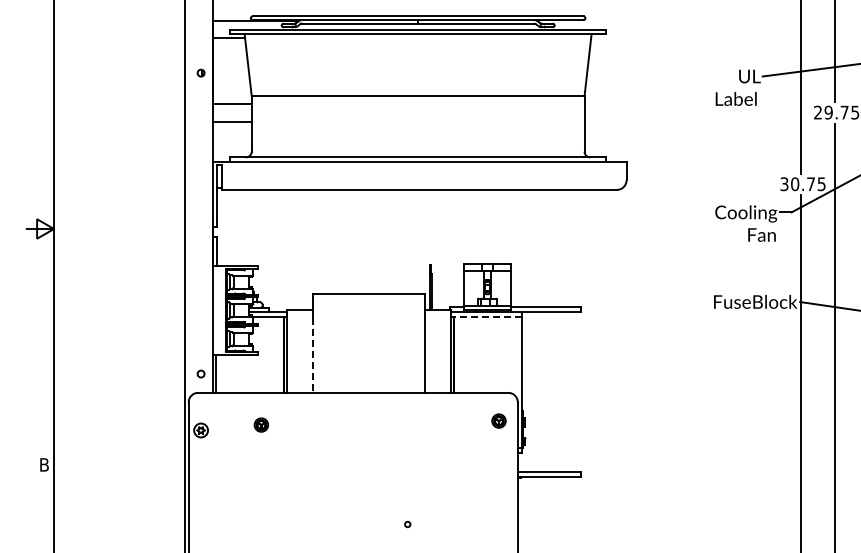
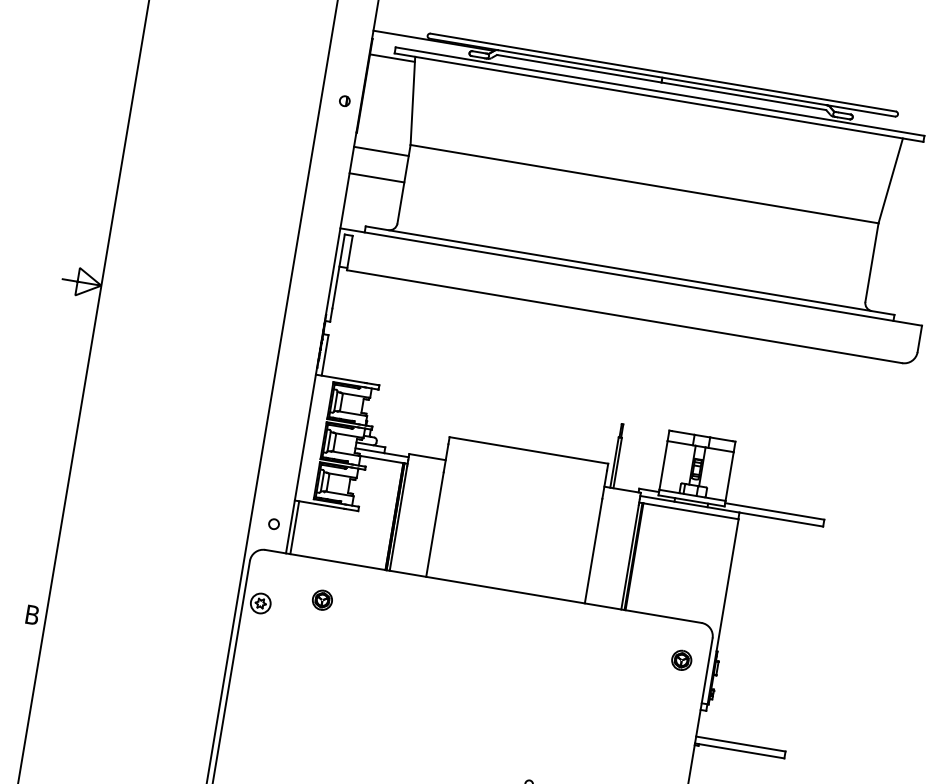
line: (488, 316) -> (691, 510), dashed -> solid
line: (312, 356) -> (434, 525), dashed -> solid
part: (261, 424) -> (322, 599), moved

